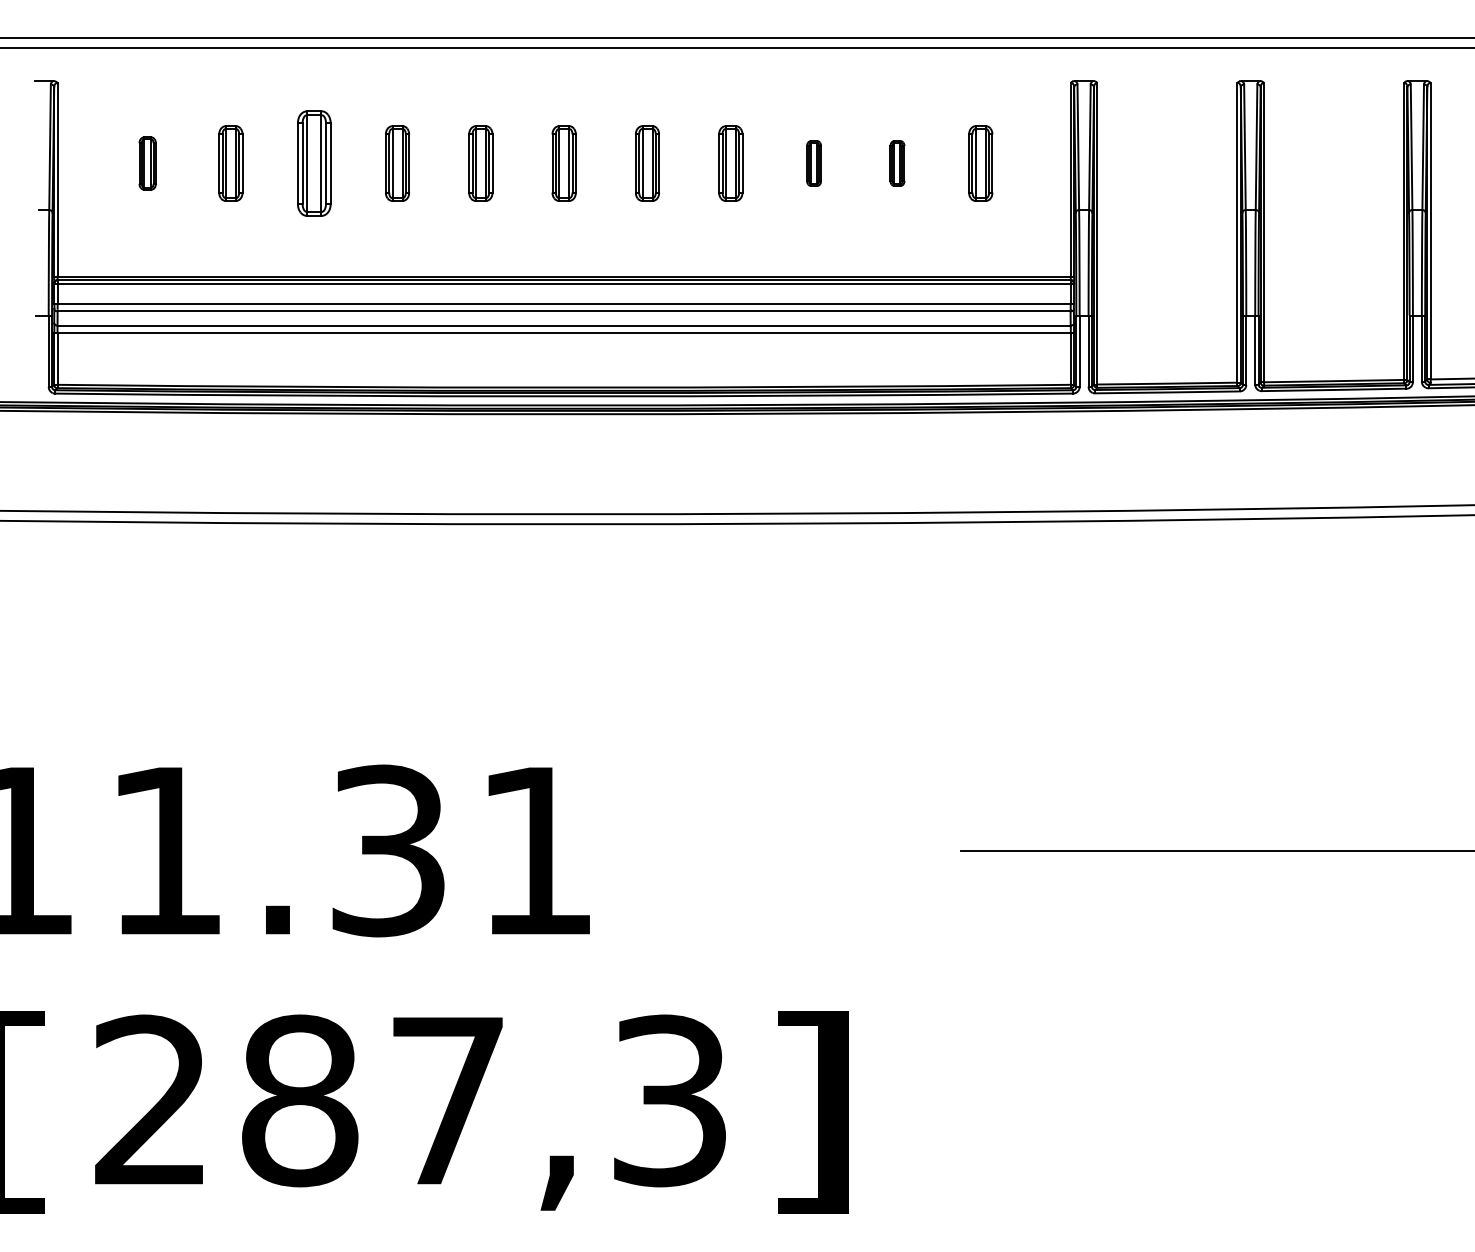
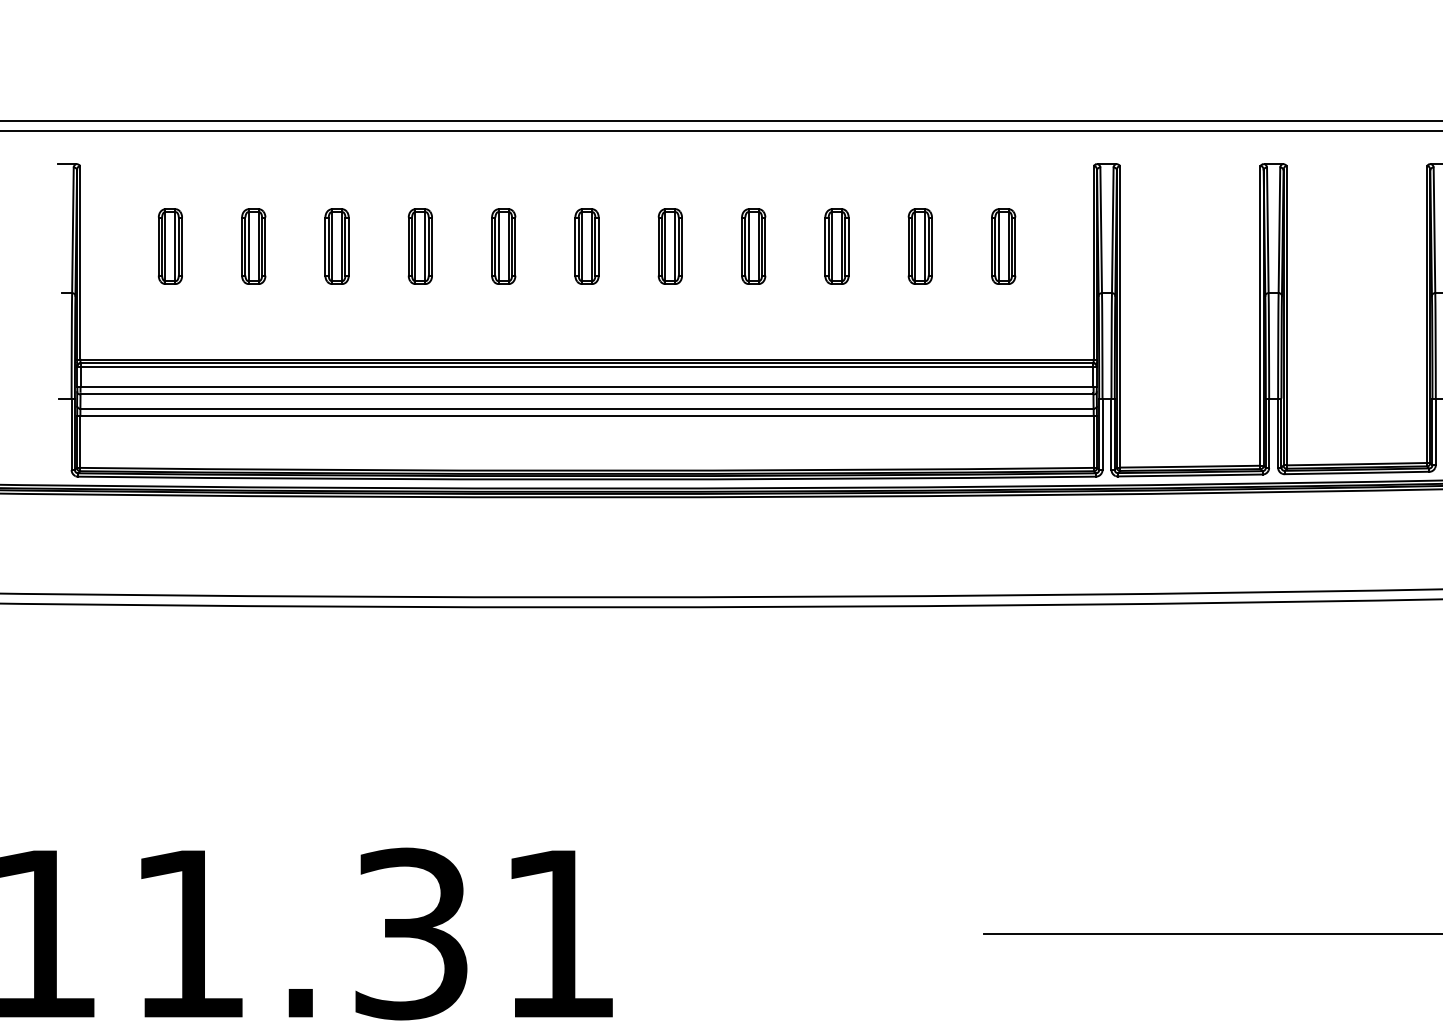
part: (147, 163) -> (170, 246), size x1.43
part: (313, 163) -> (336, 246), size x0.71
part: (813, 163) -> (836, 246), size x1.67
part: (897, 163) -> (920, 246), size x1.67

